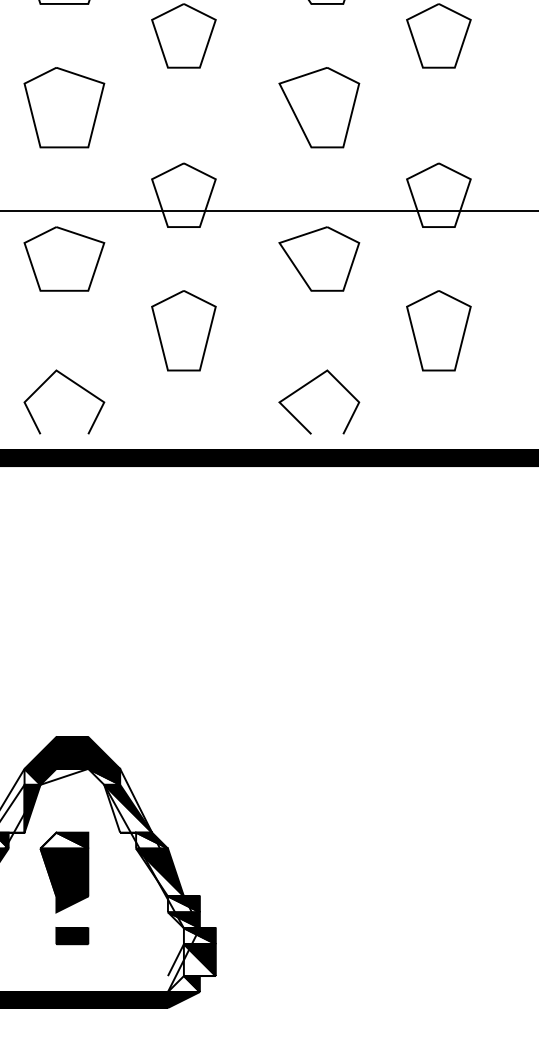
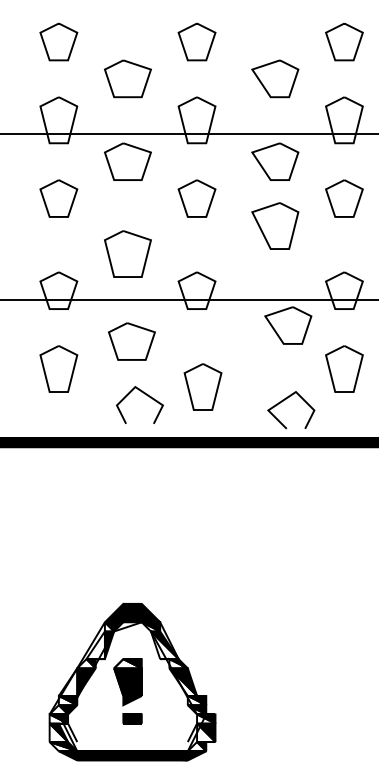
part: (63, 106) -> (127, 253), moved
part: (319, 106) -> (275, 225), moved
part: (63, 258) -> (131, 341), moved
part: (319, 258) -> (288, 325), moved
part: (182, 329) -> (202, 386), moved
line: (72, 383) -> (144, 394), moved
line: (309, 385) -> (285, 400), moved

